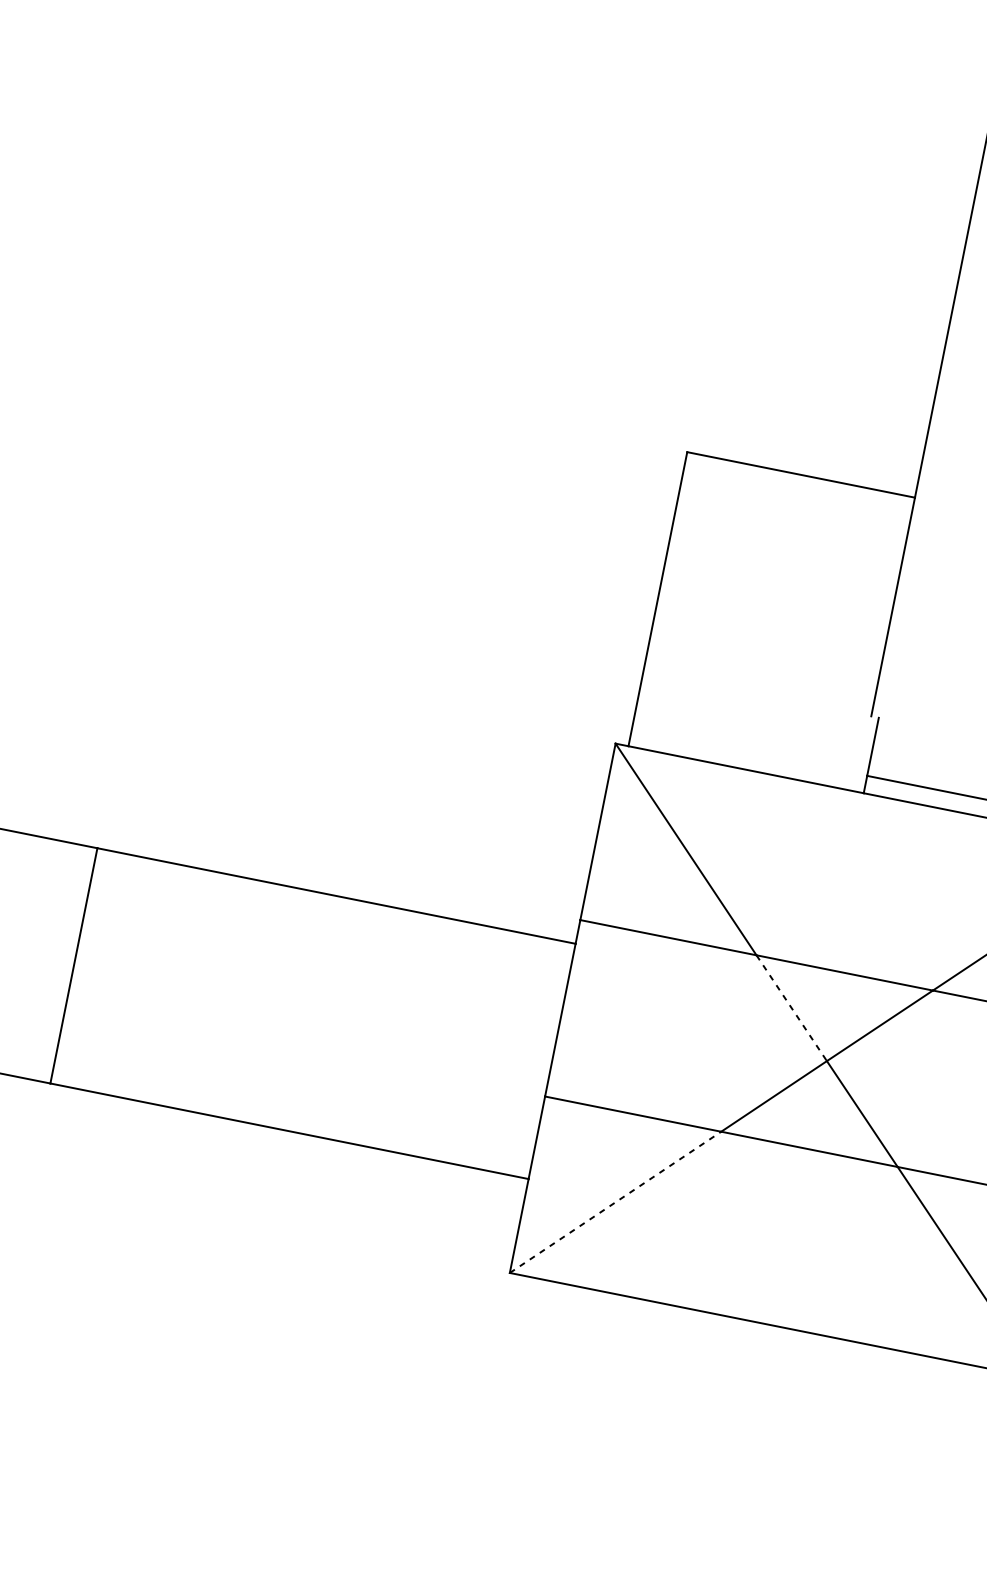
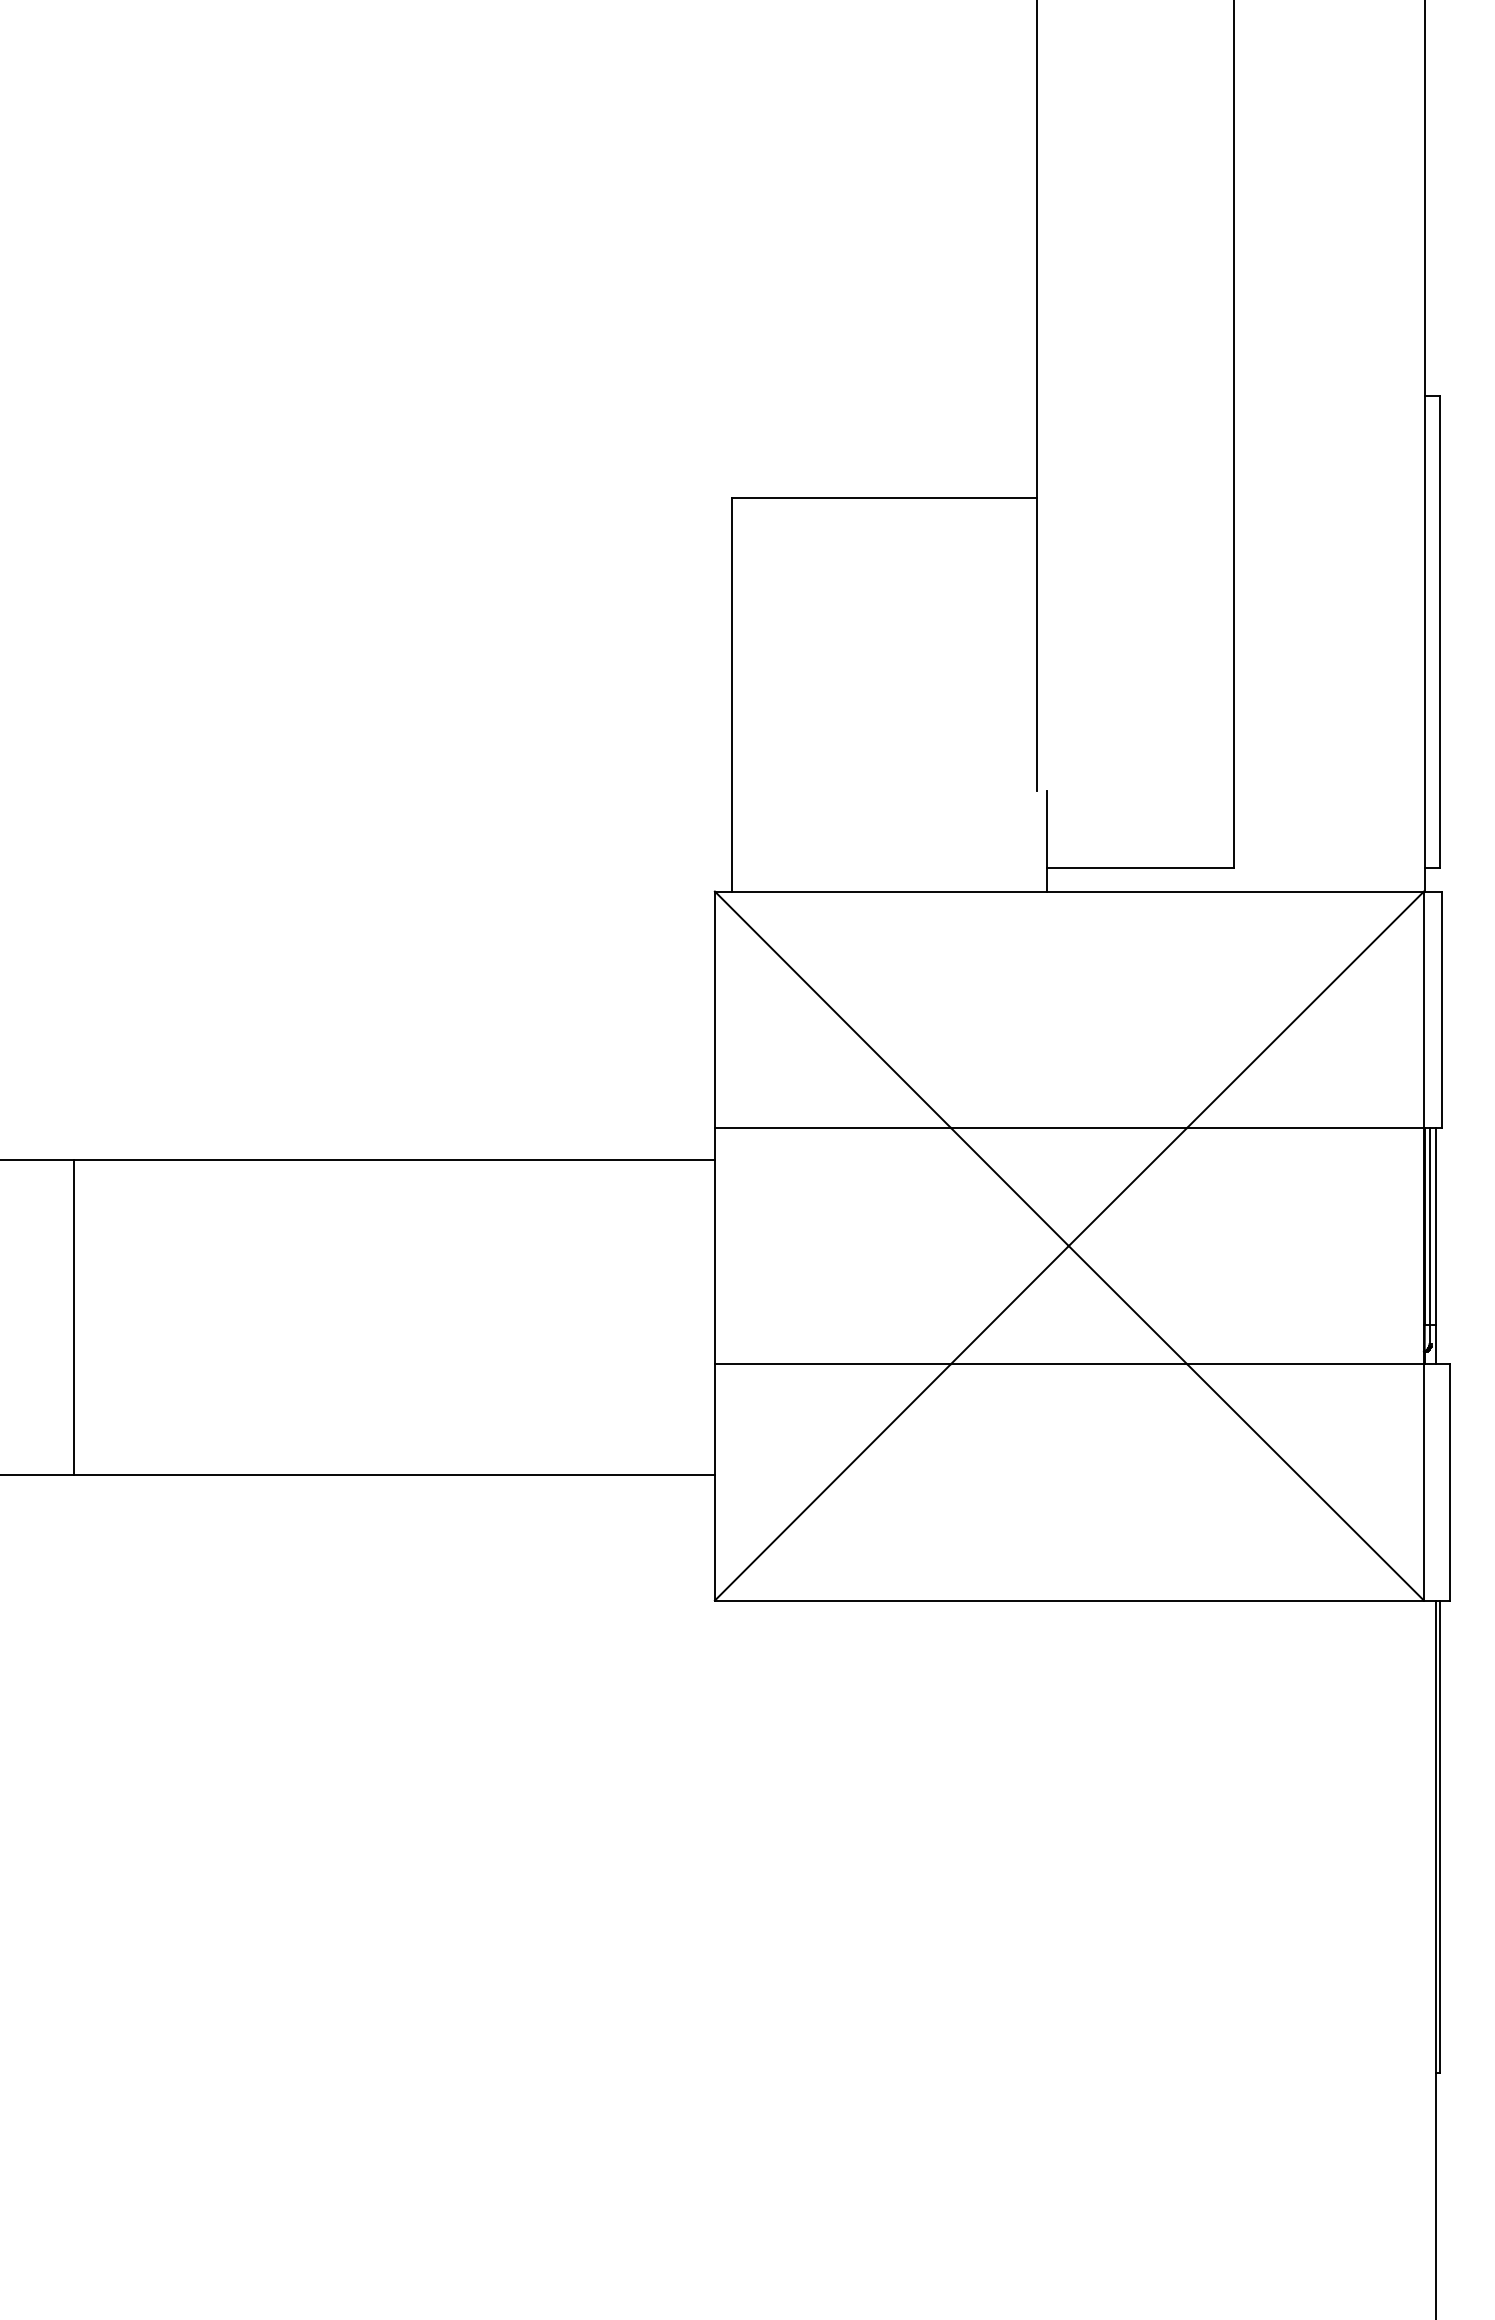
line: (792, 1008) -> (1010, 1187), dashed -> solid
line: (615, 1202) -> (832, 1482), dashed -> solid

